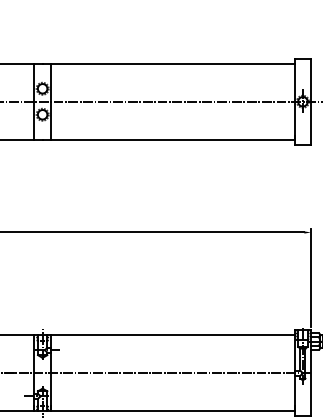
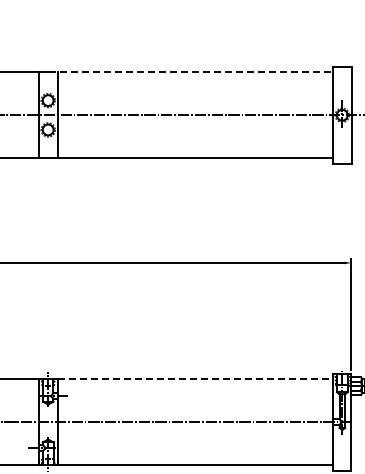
line: (168, 63) -> (190, 72), solid -> dashed
line: (173, 335) -> (195, 379), solid -> dashed

